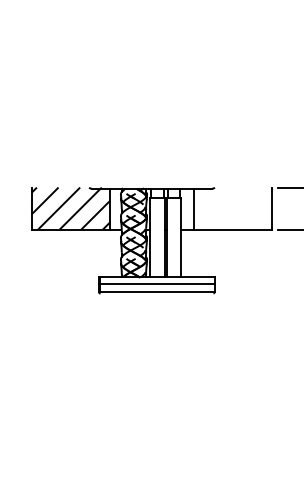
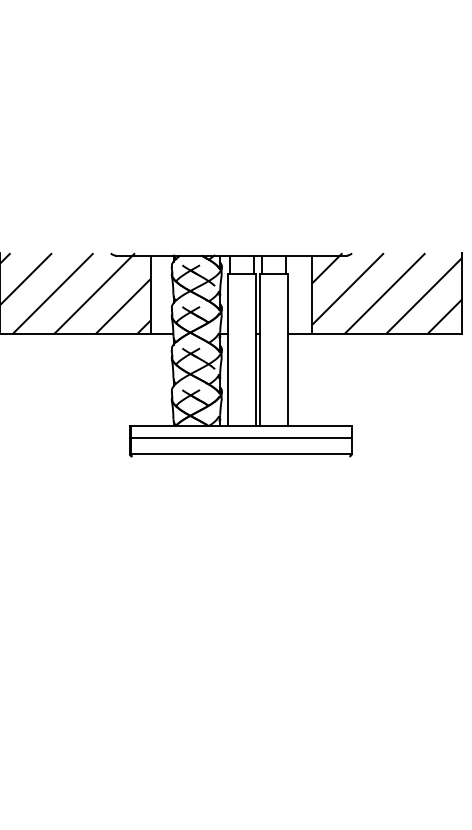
hatch: (233, 208) -> (387, 293), added

